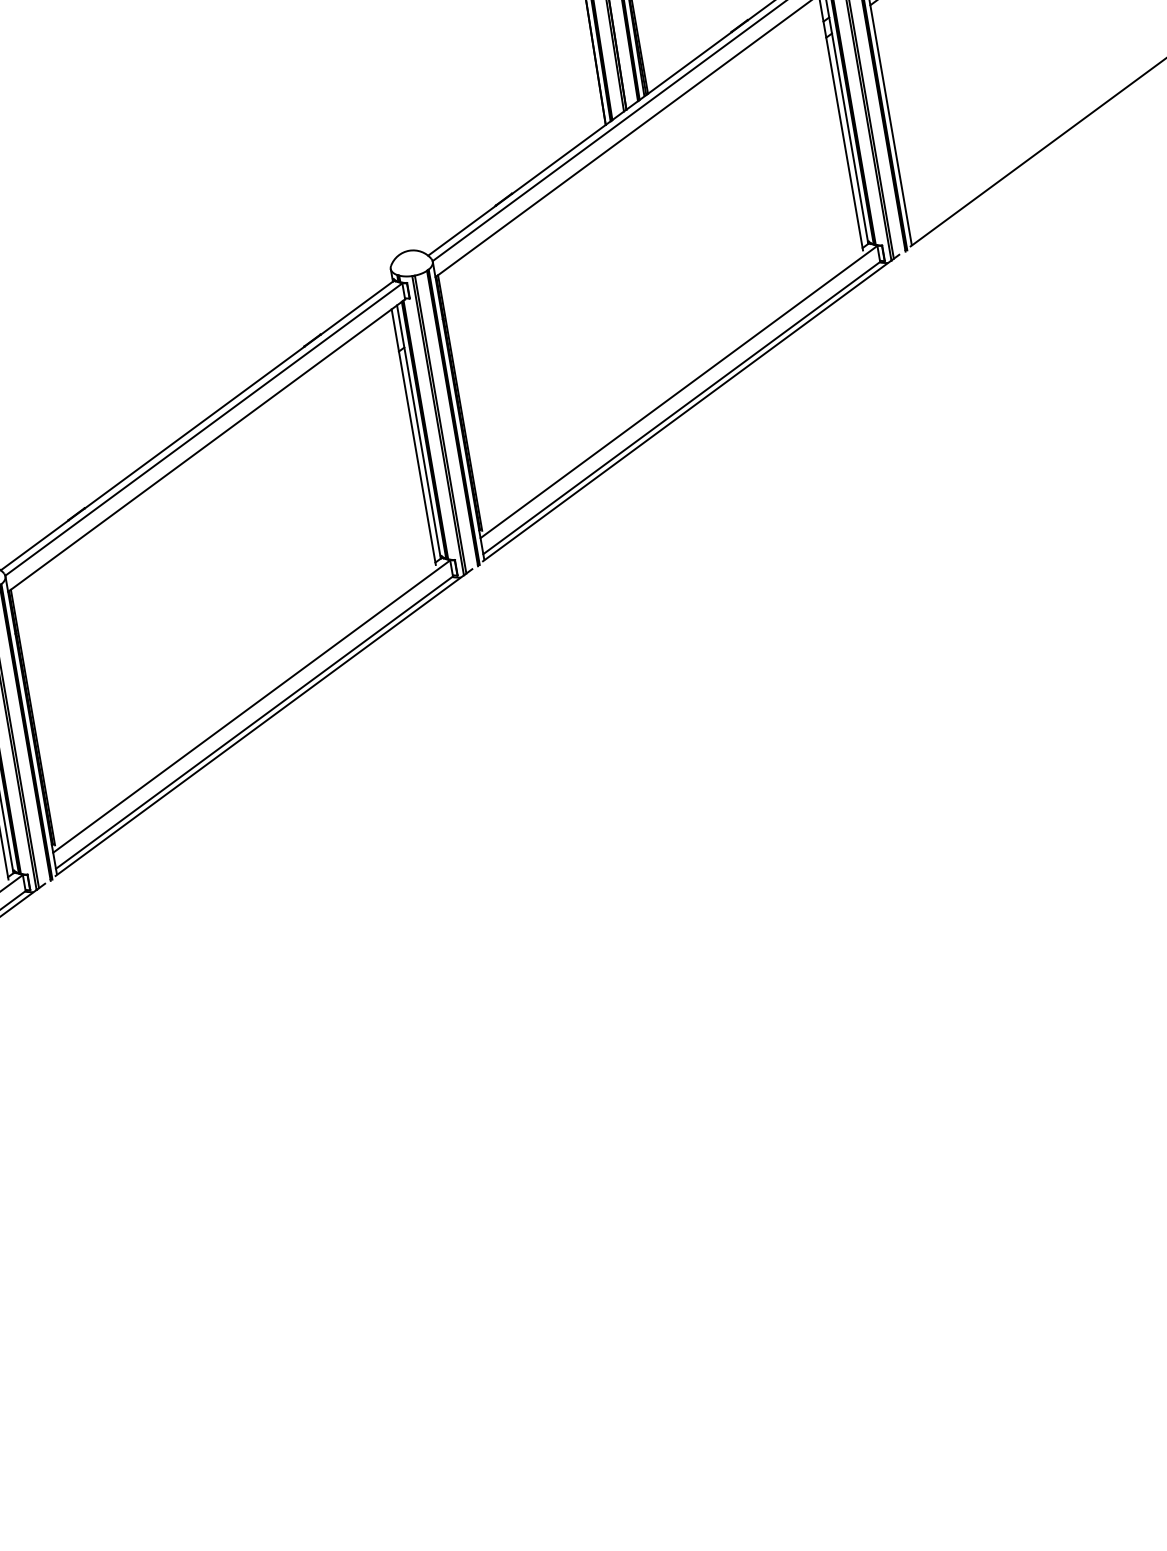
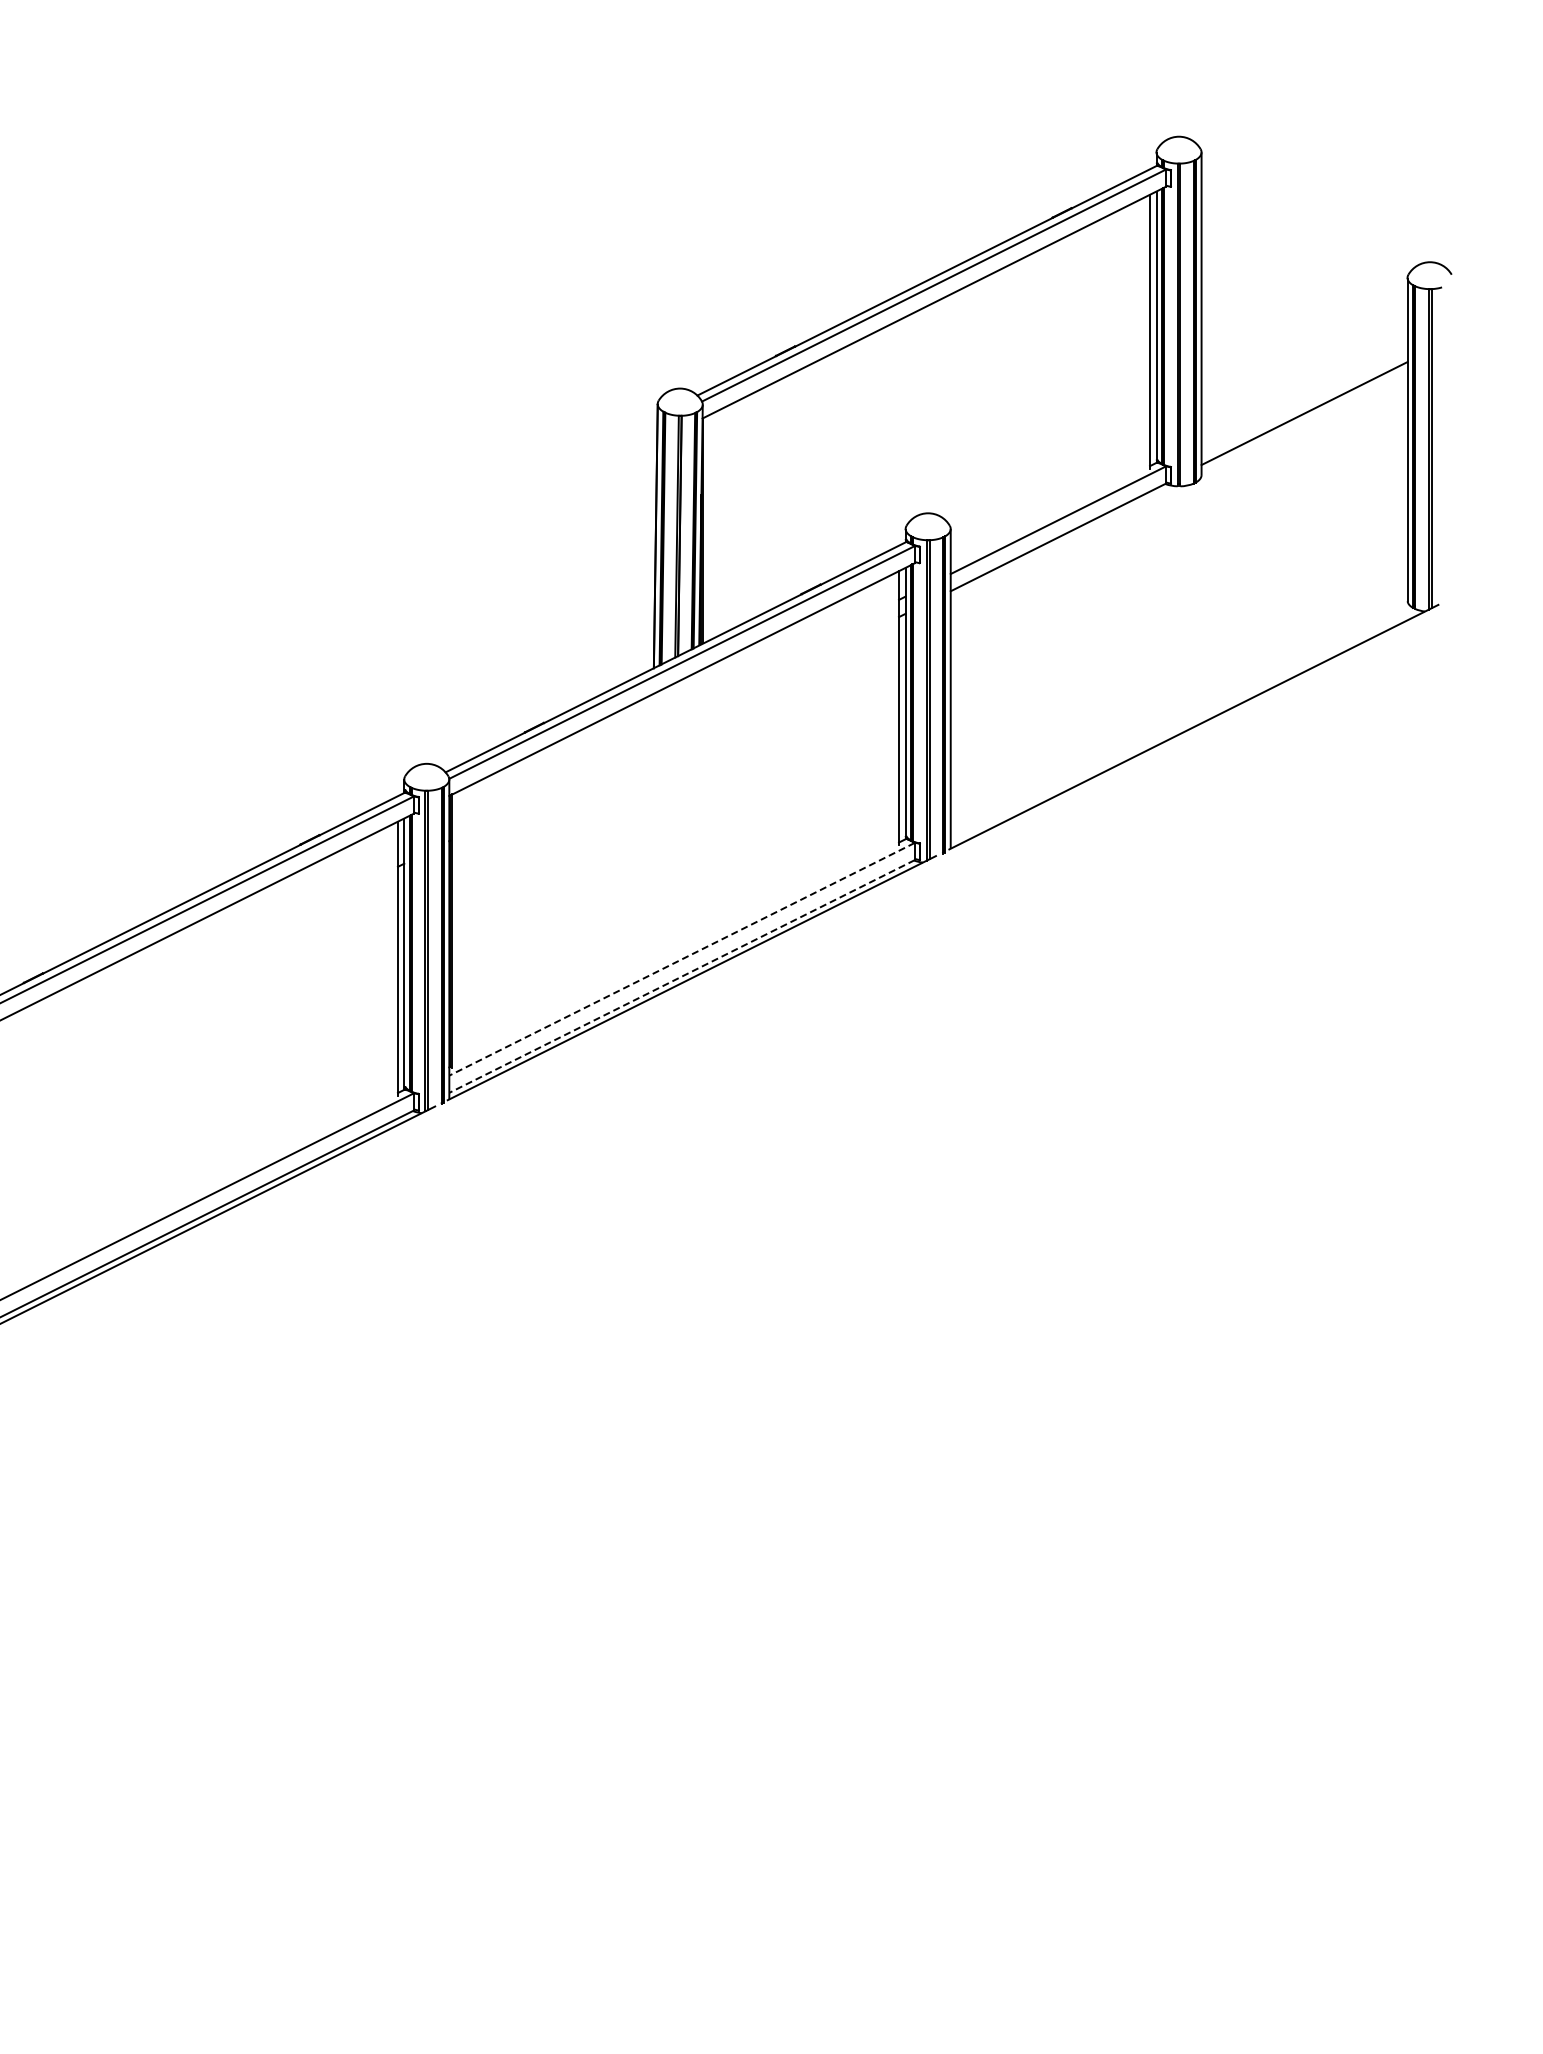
line: (678, 392) -> (681, 959), solid -> dashed
line: (681, 408) -> (681, 976), solid -> dashed

